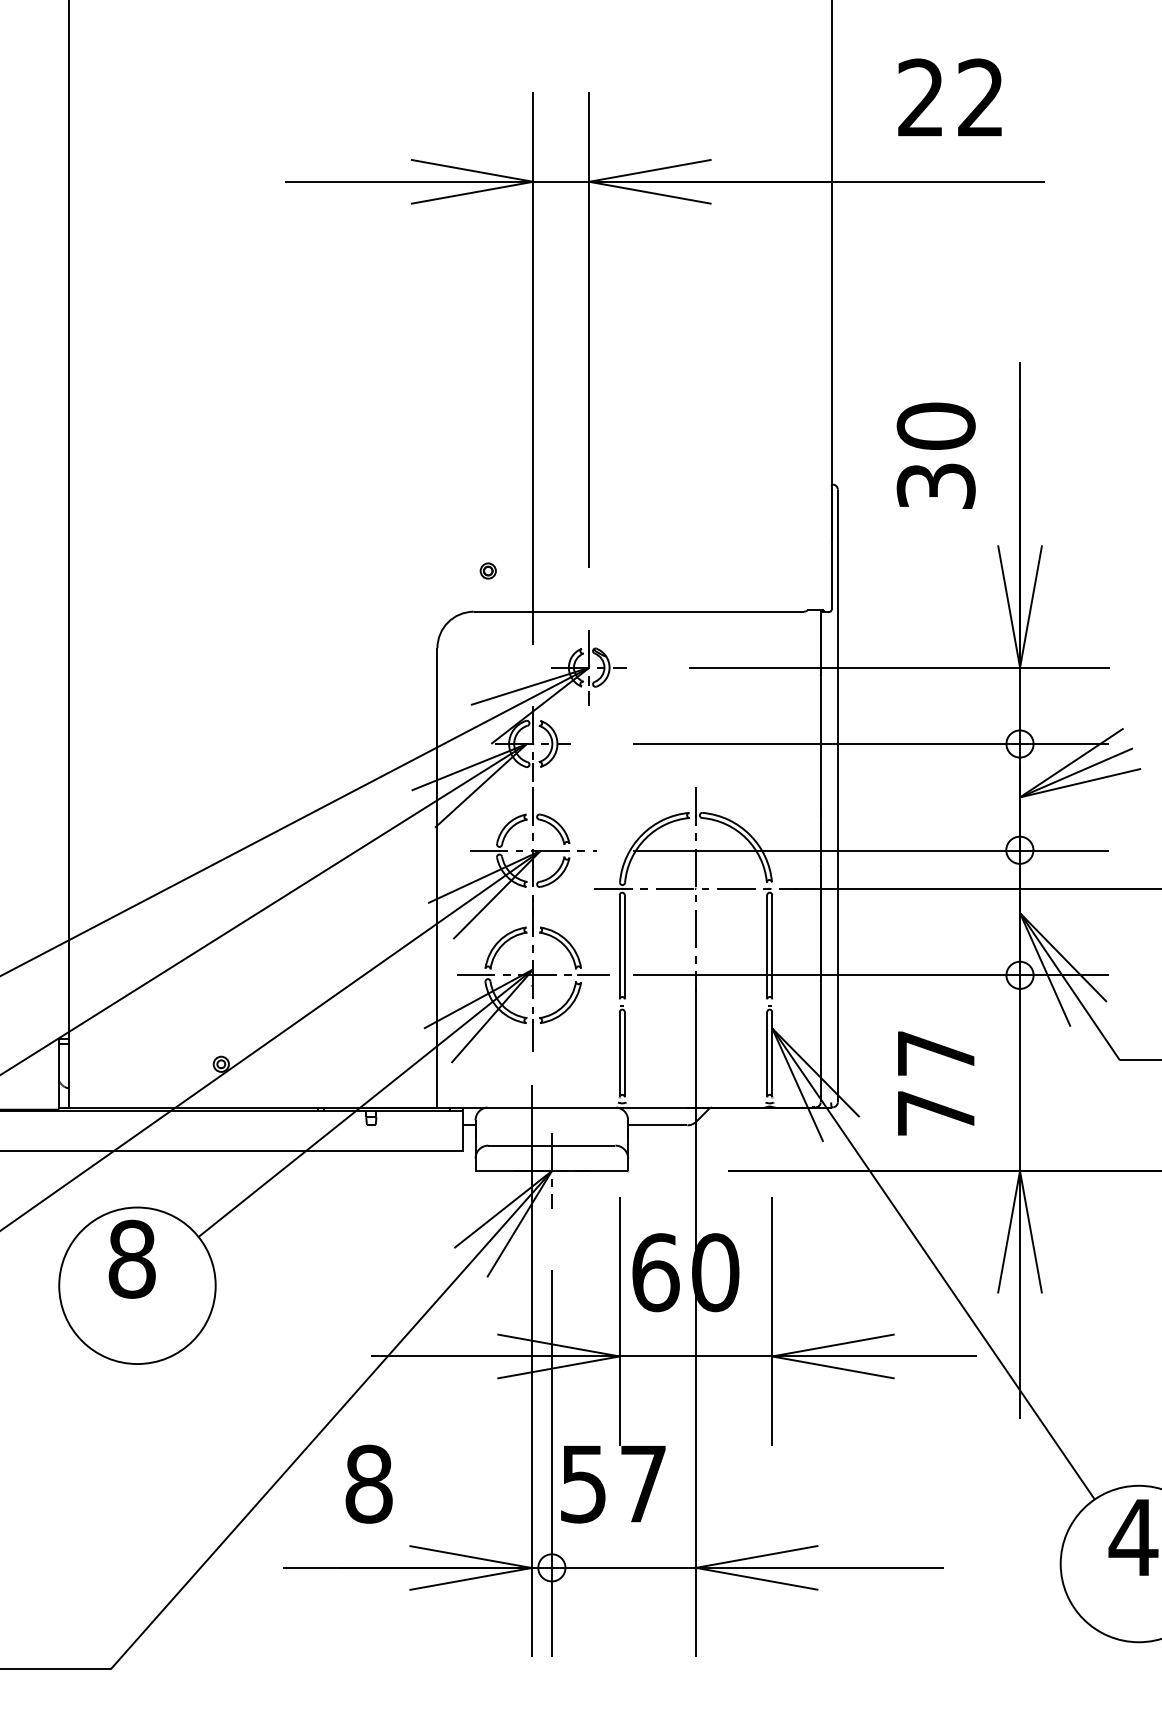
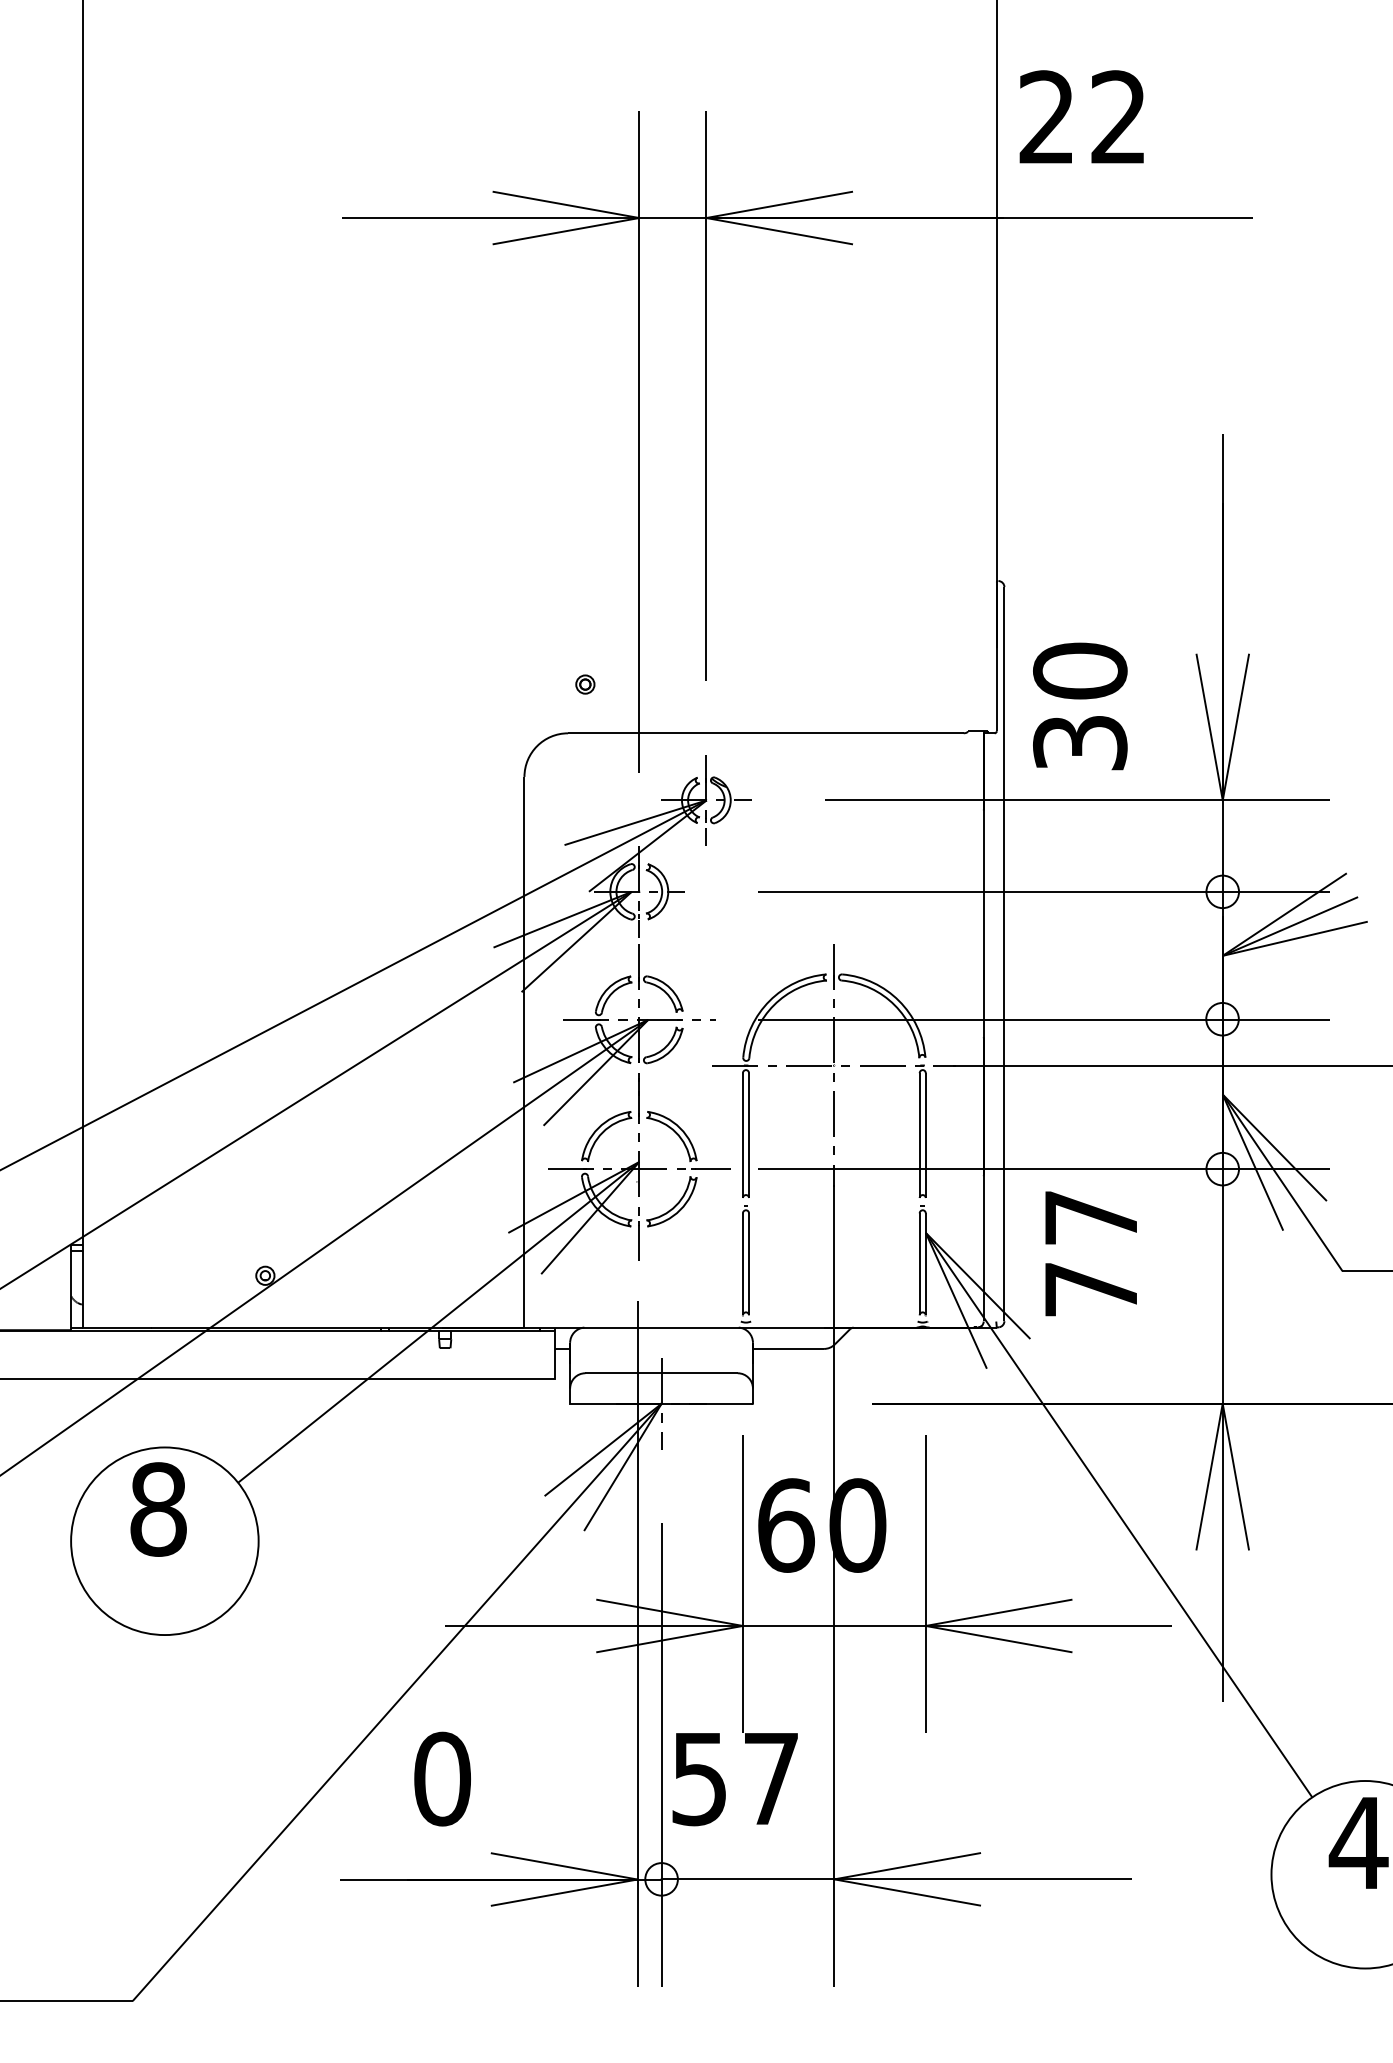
text: (949, 97) -> (1081, 116), moved
text: (936, 455) -> (1080, 706), moved
text: (935, 1083) -> (1090, 1253), moved
text: (369, 1484) -> (442, 1779), 8 -> 0

